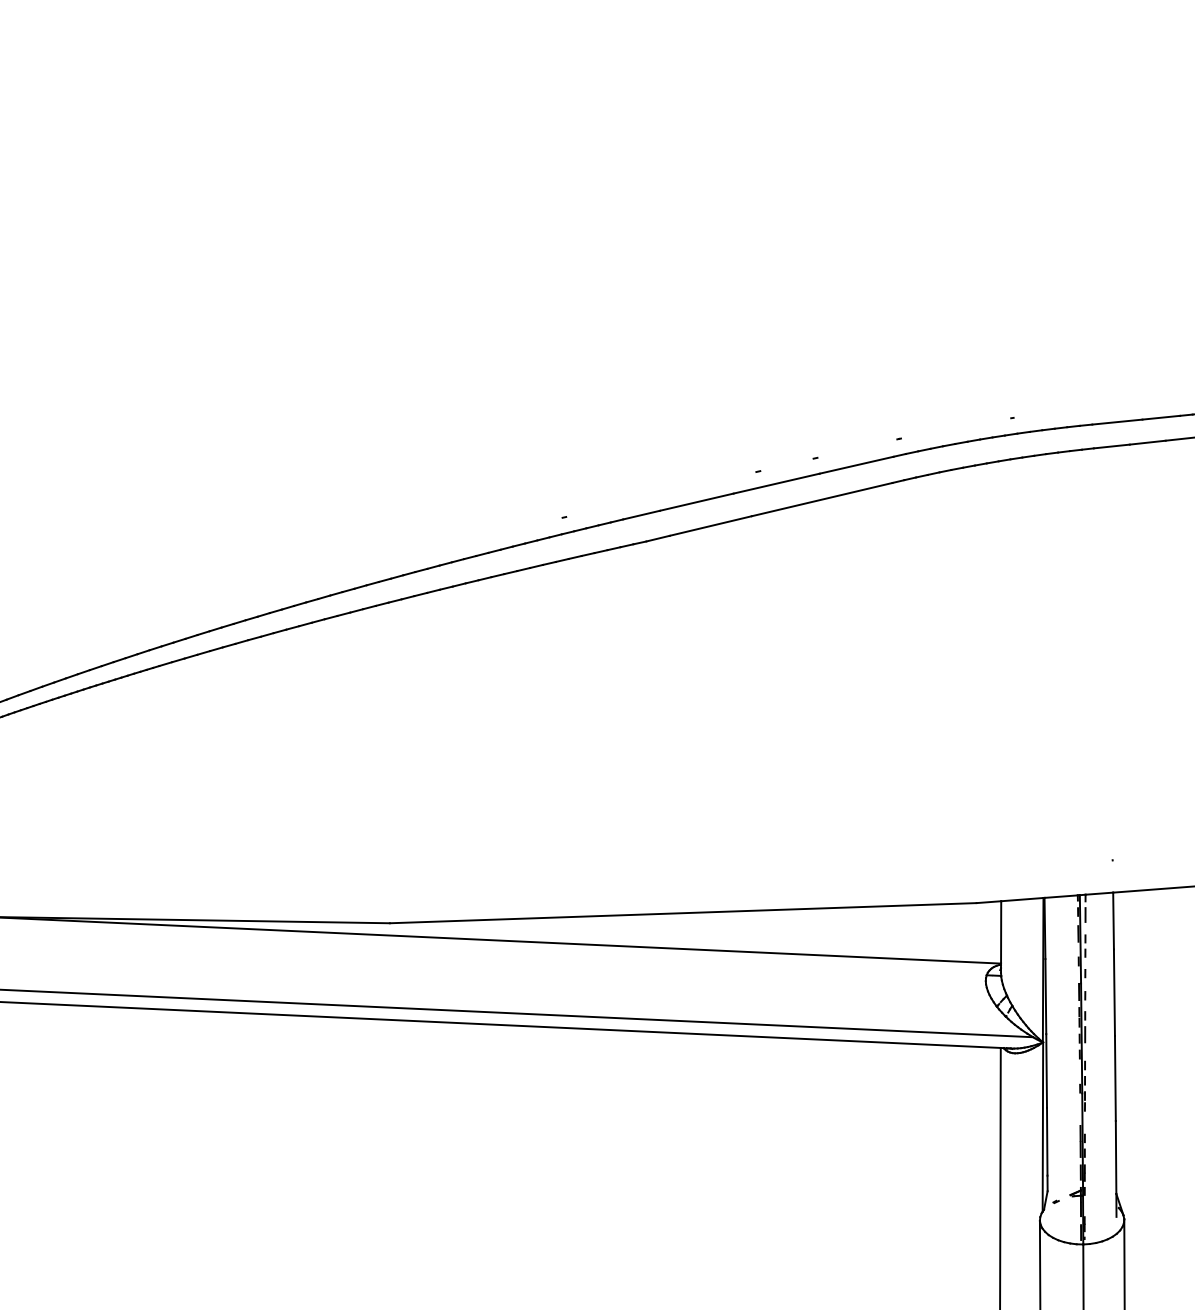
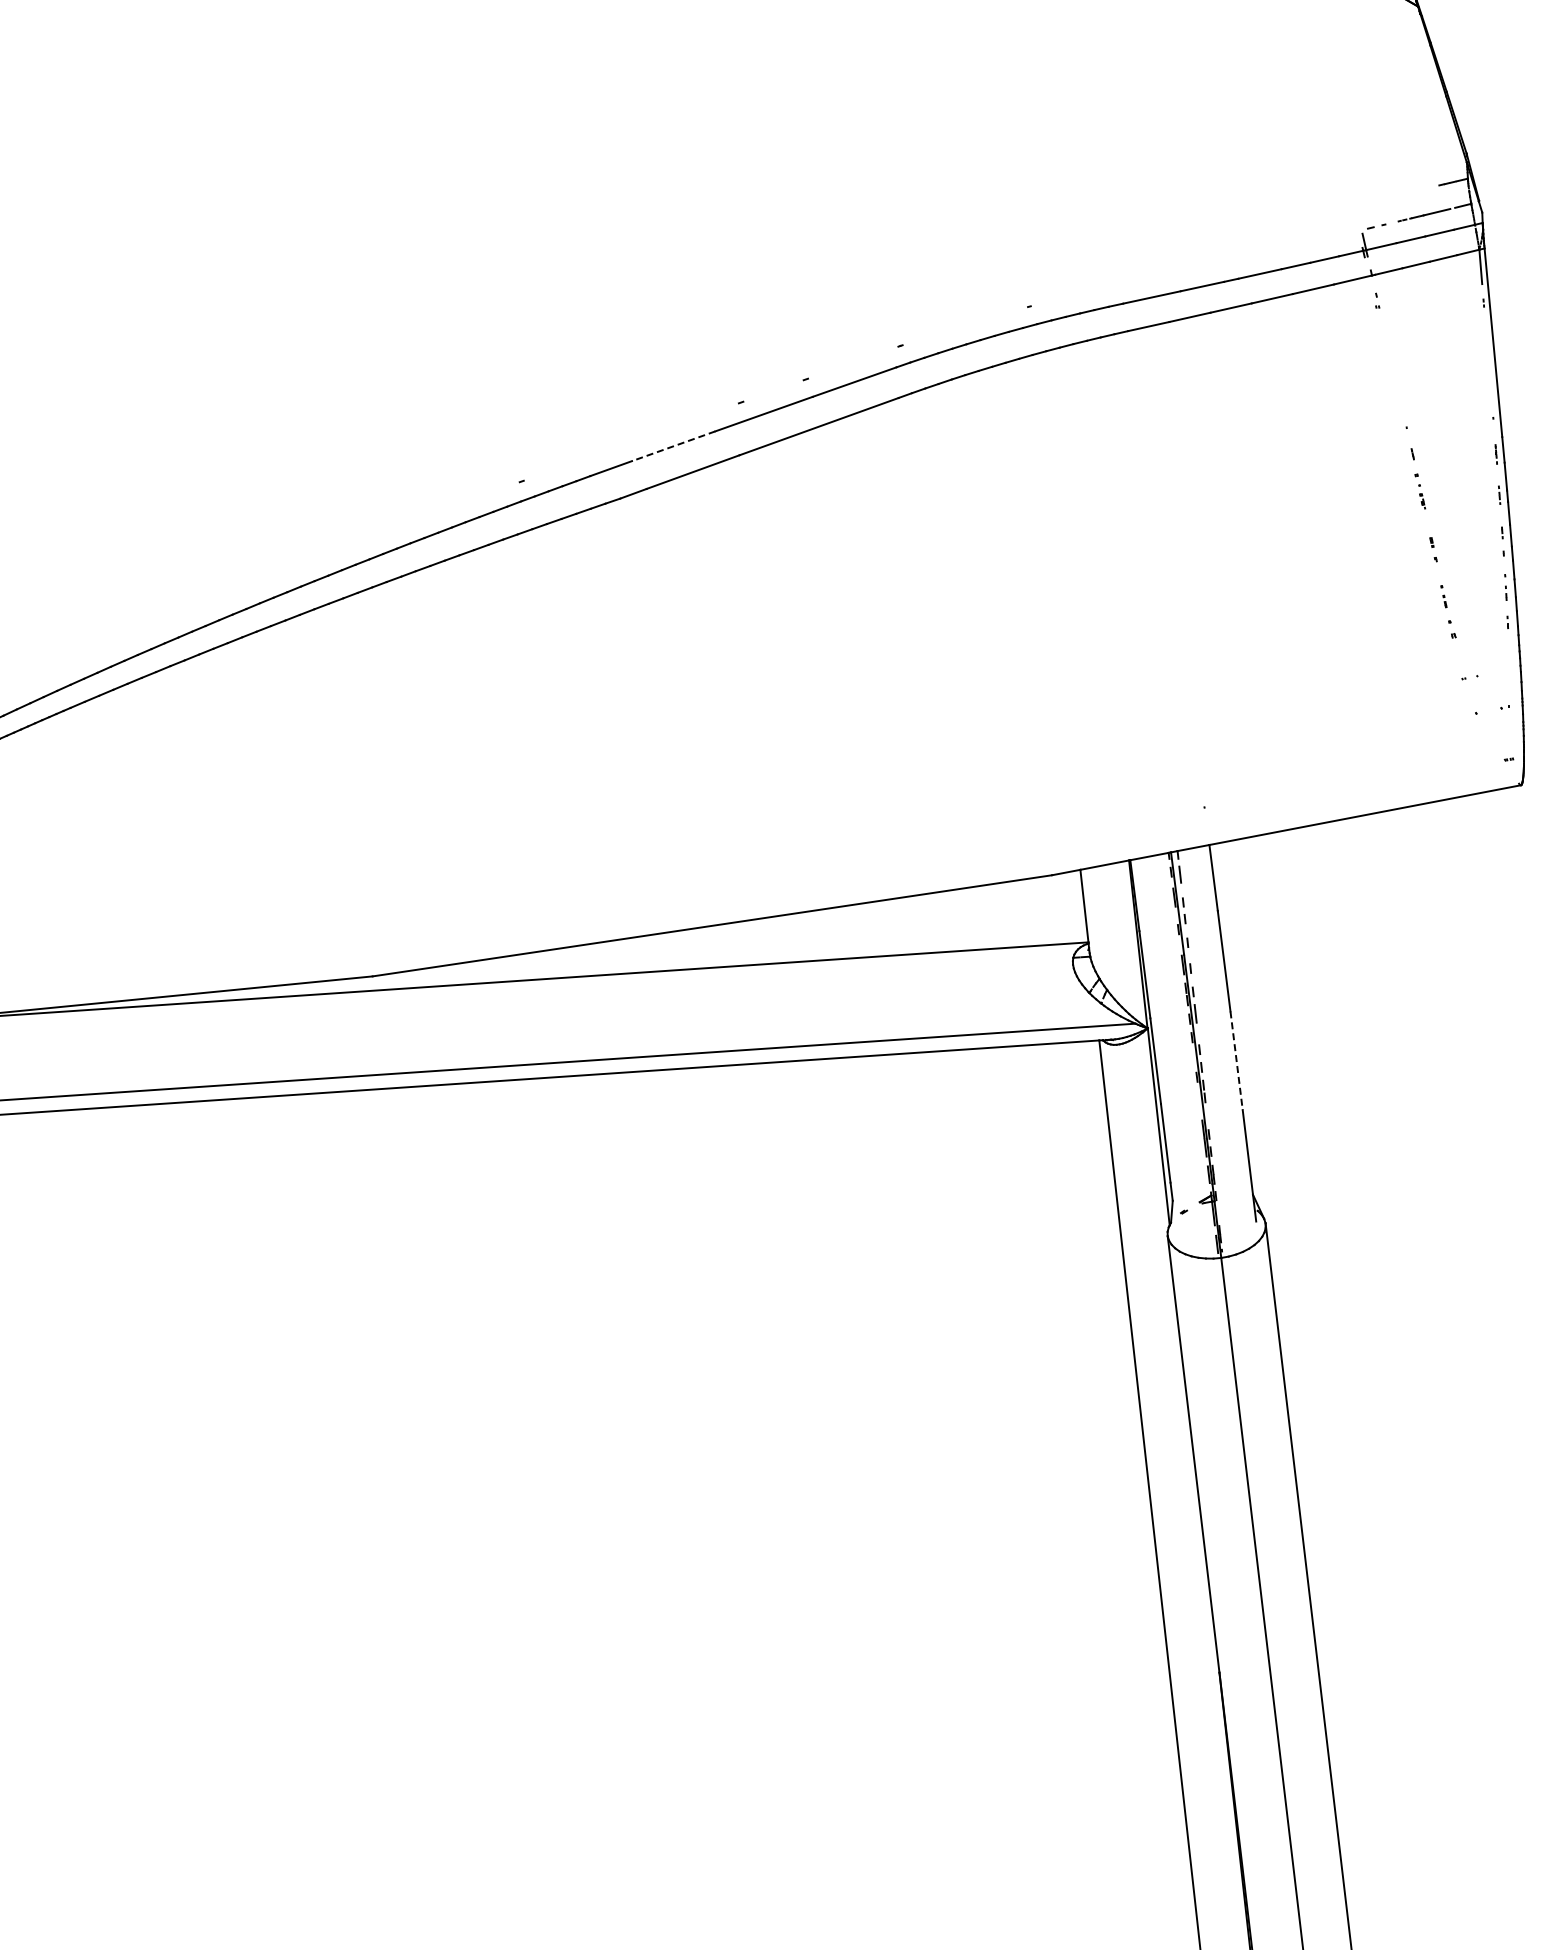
line: (696, 502) -> (673, 446), solid -> dashed
line: (1115, 1078) -> (1236, 1060), solid -> dashed

